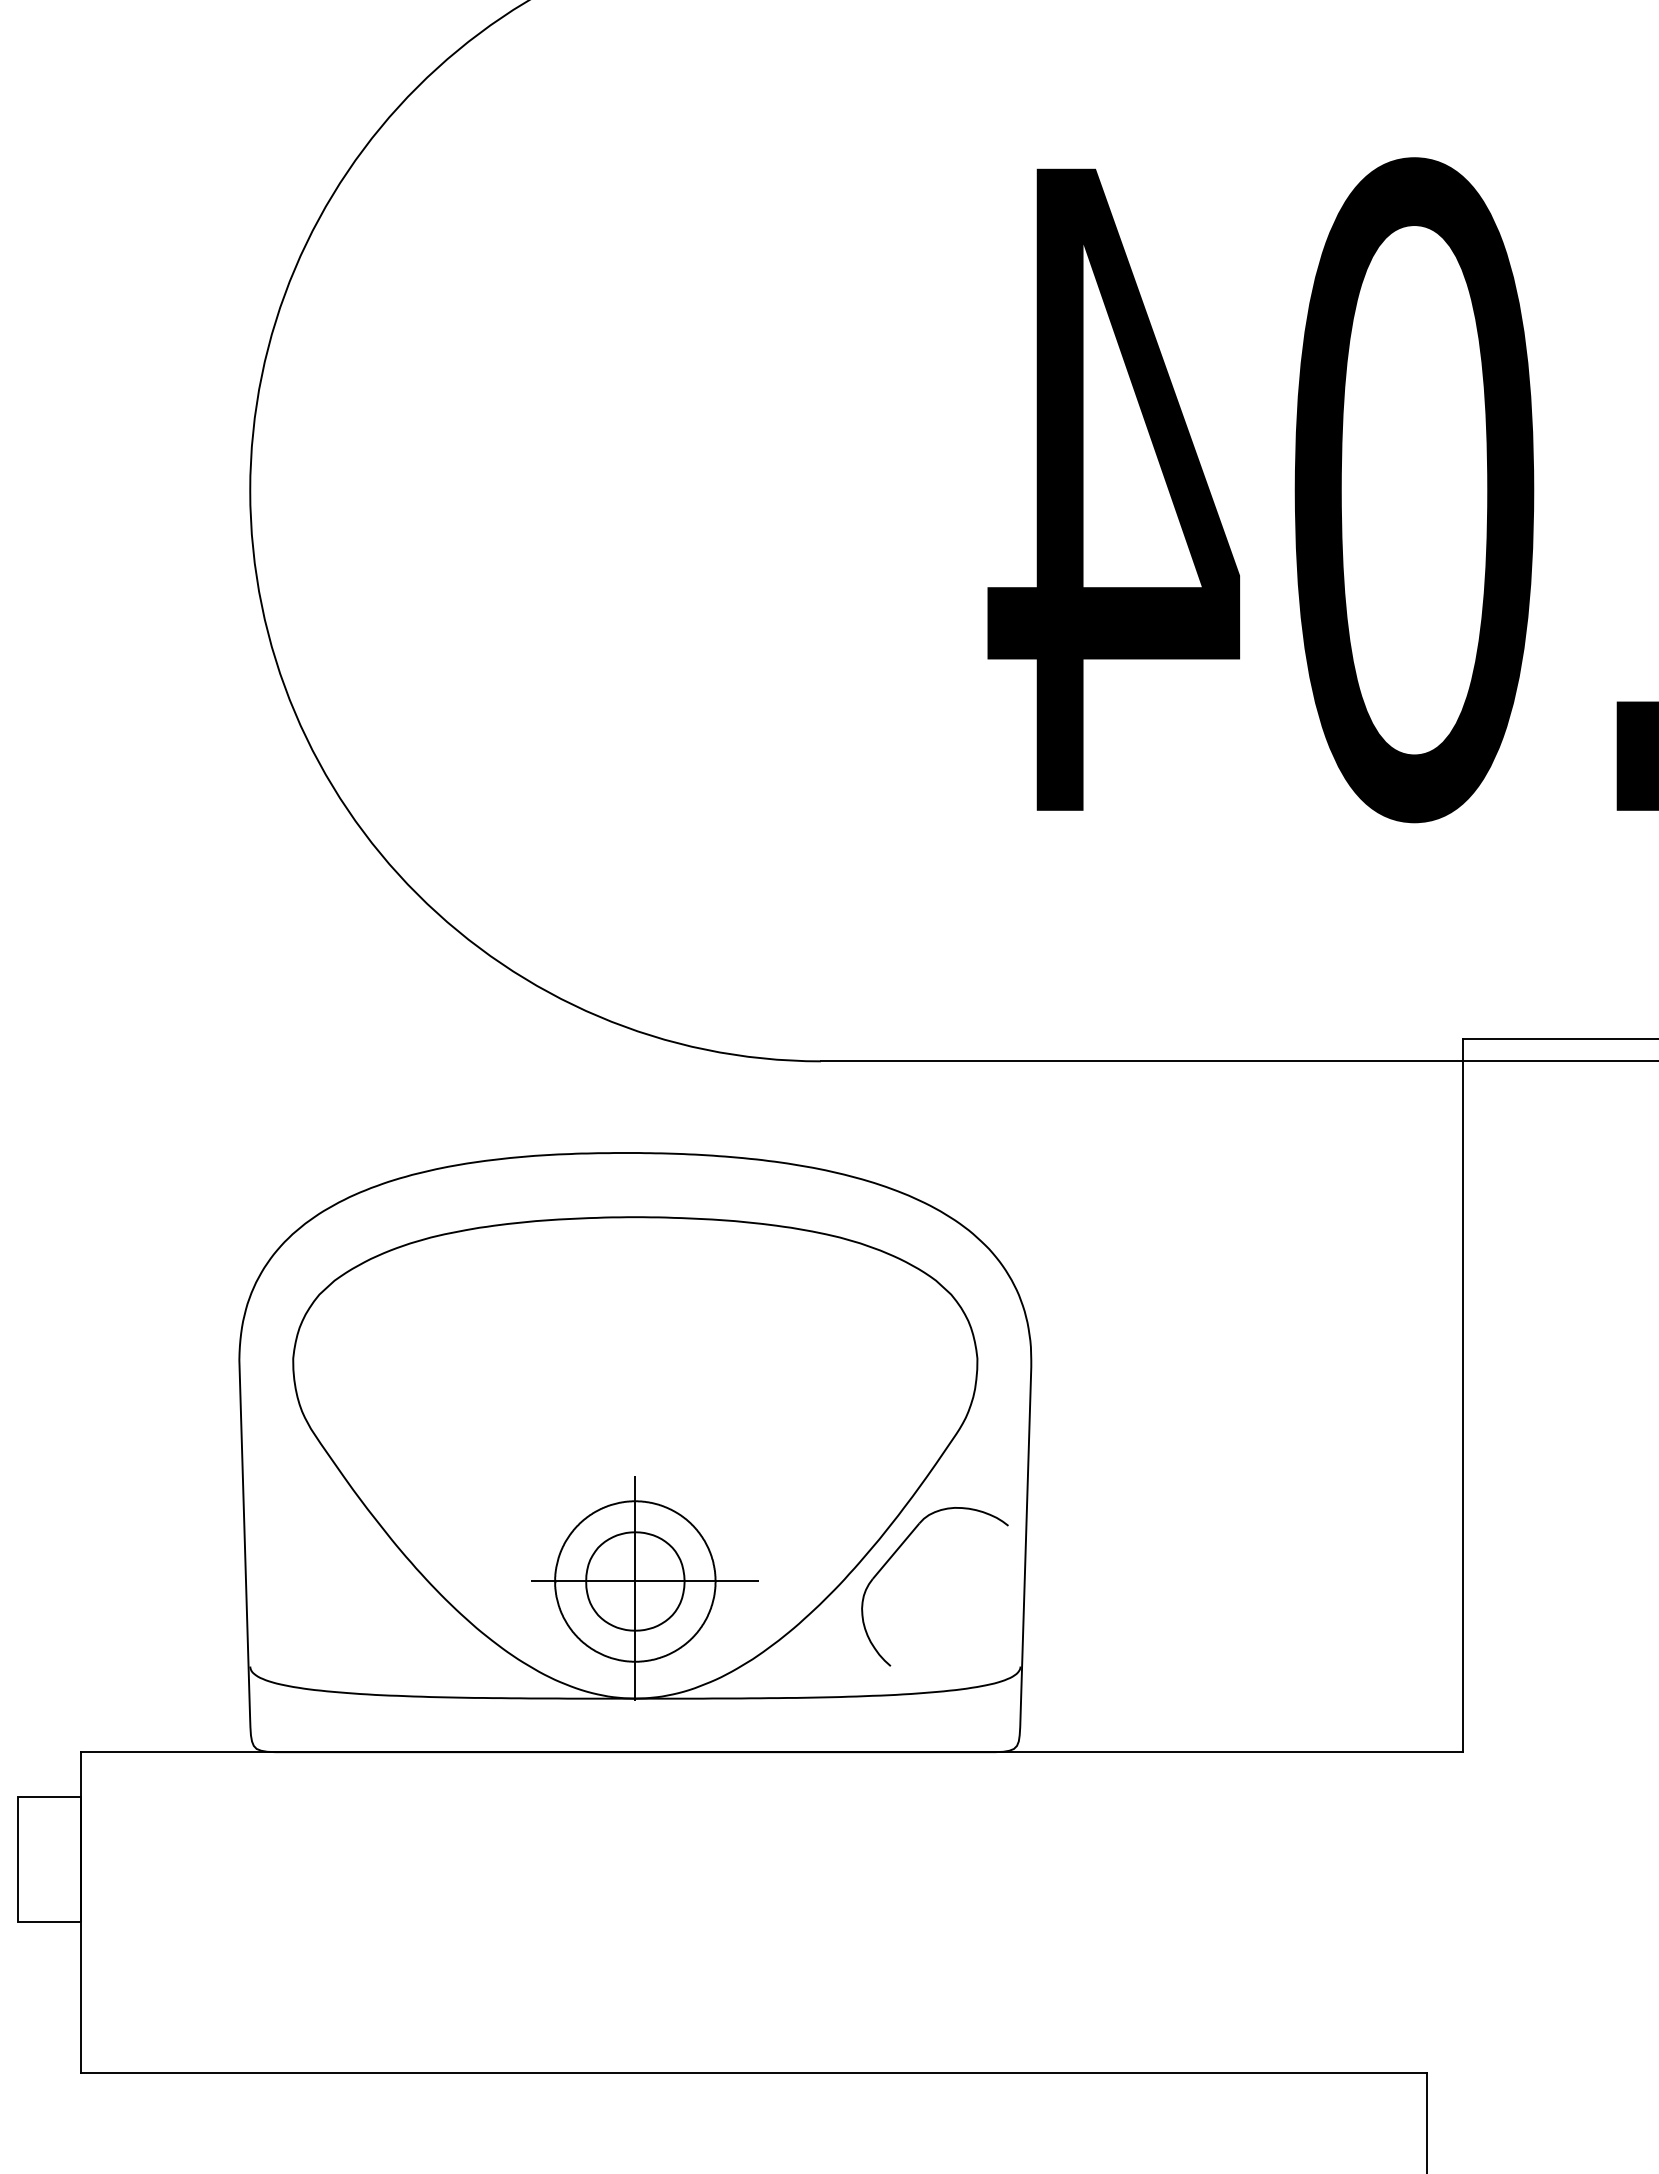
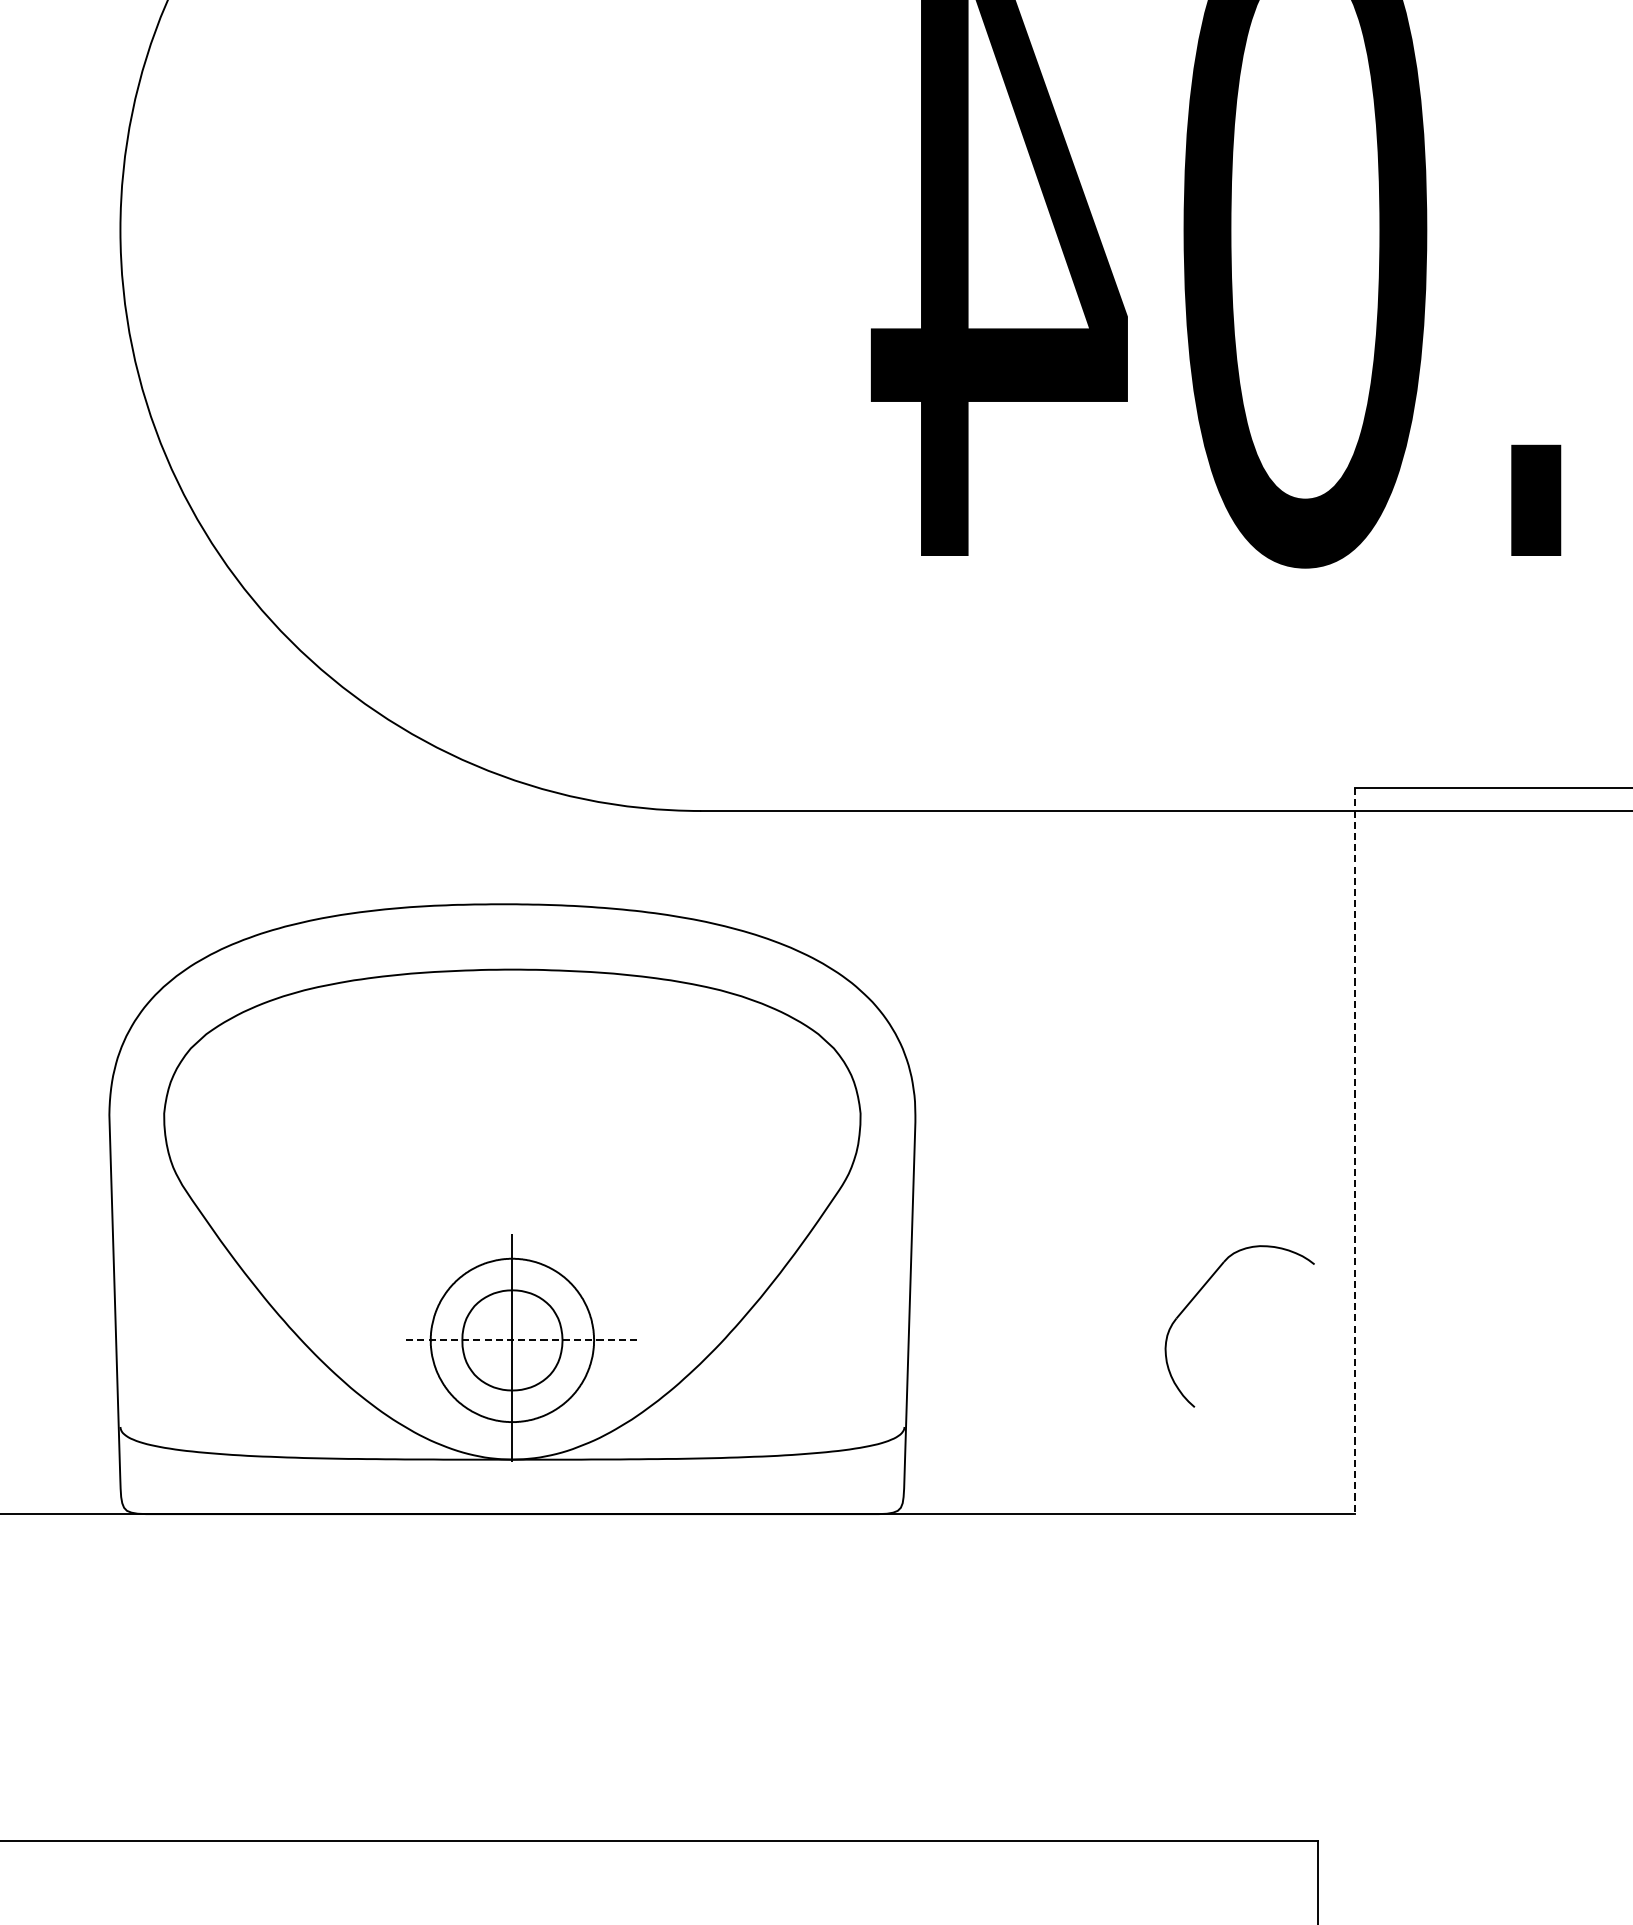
line: (1462, 1395) -> (1354, 1151), solid -> dashed
part: (897, 1551) -> (1201, 1290), moved
line: (645, 1580) -> (522, 1339), solid -> dashed

